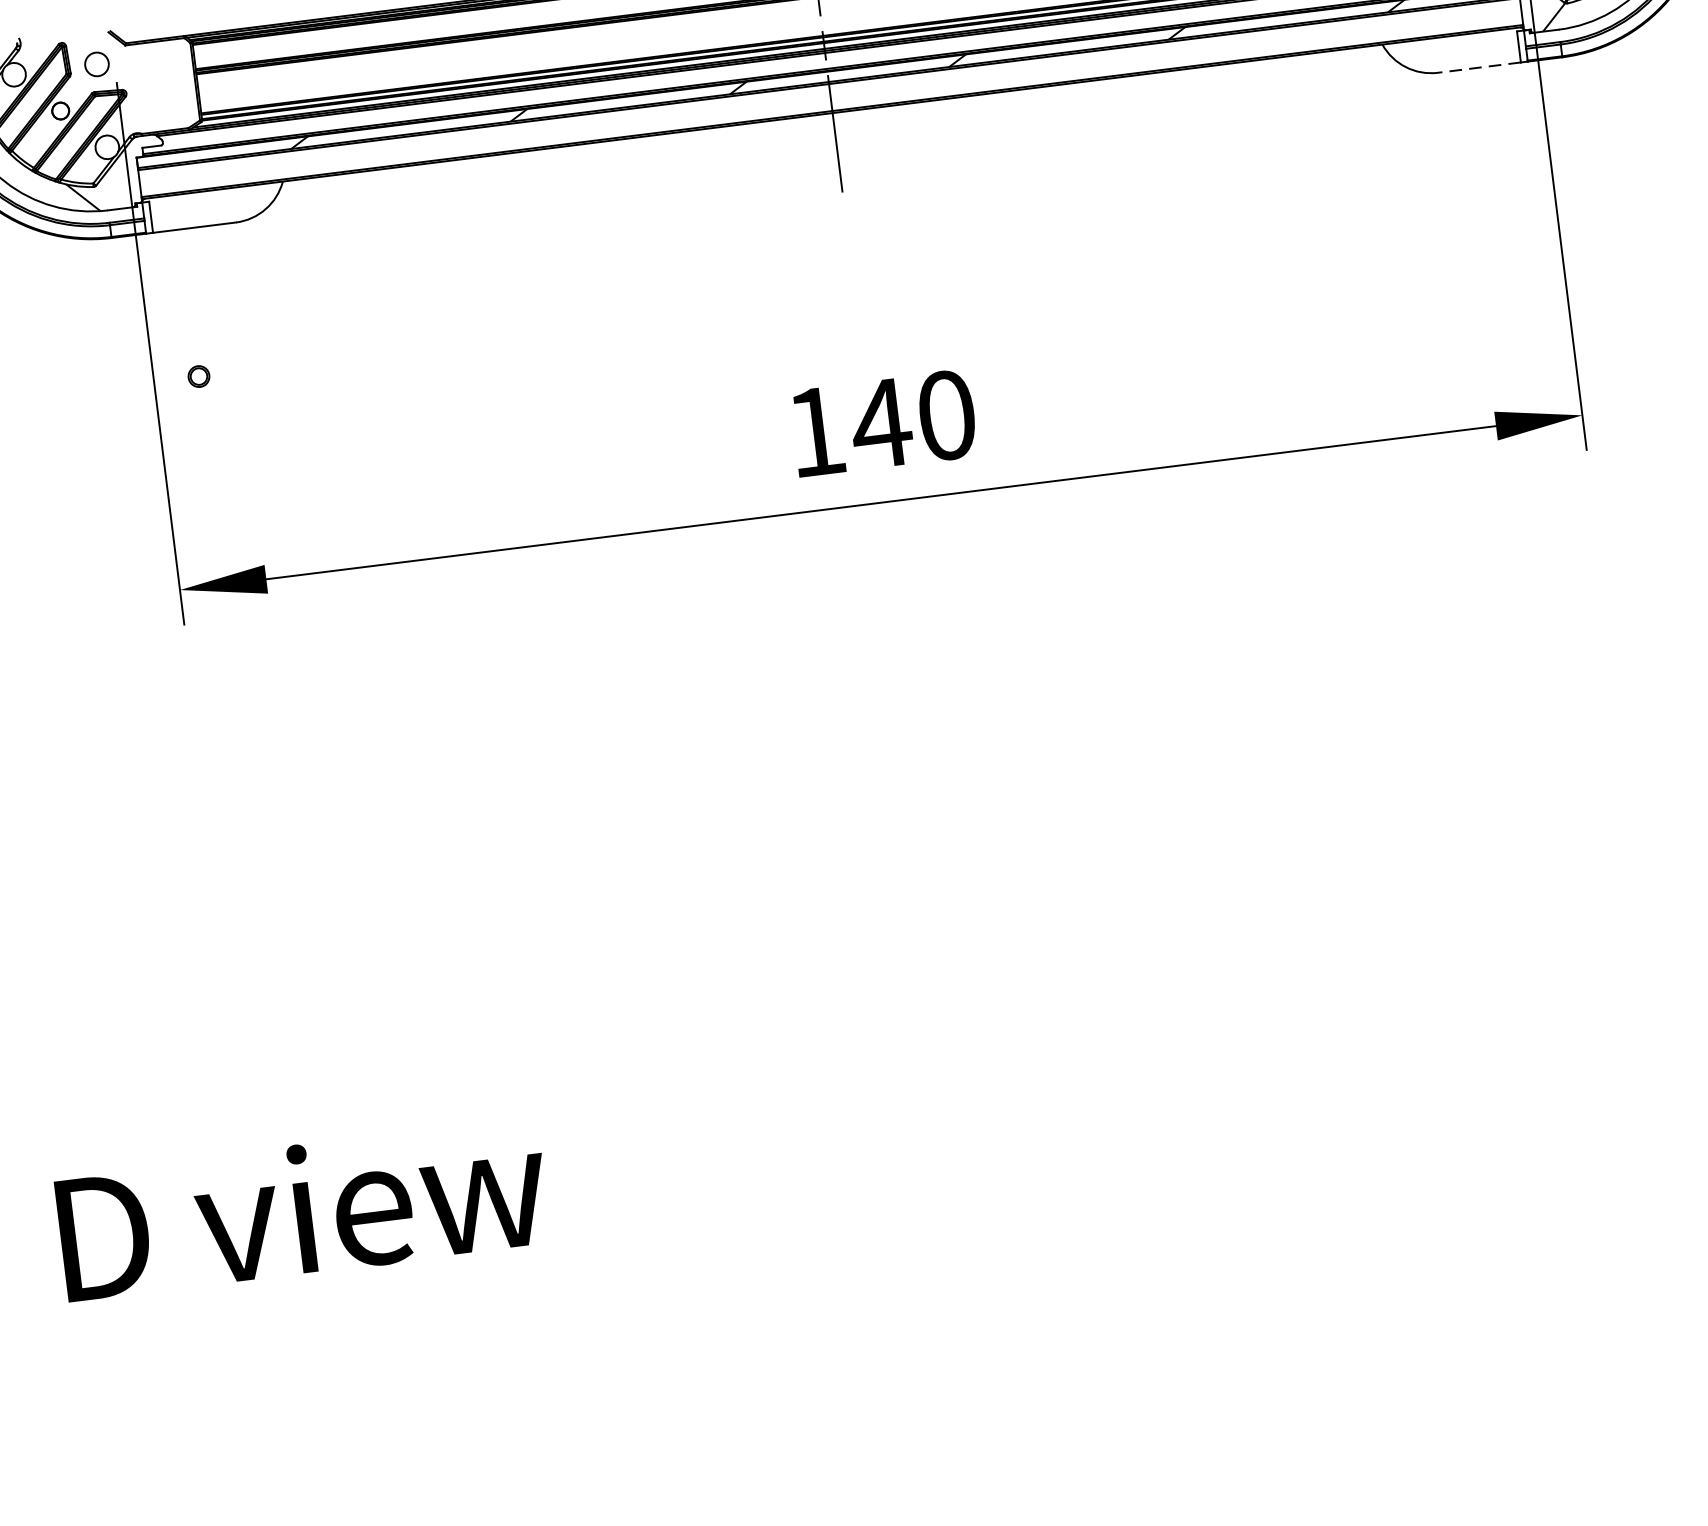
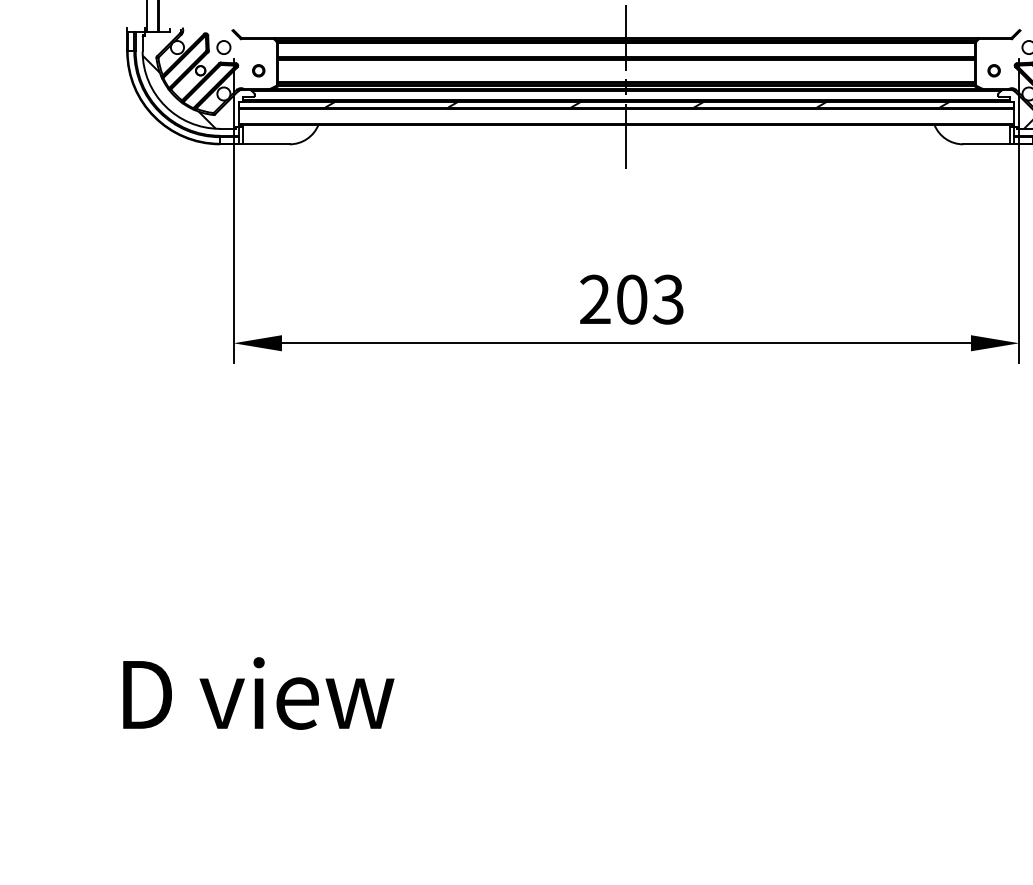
line: (1477, 68) -> (985, 144), dashed -> solid
circle: (198, 376) -> (258, 70), moved
text: (880, 423) -> (631, 299), 140 -> 203

